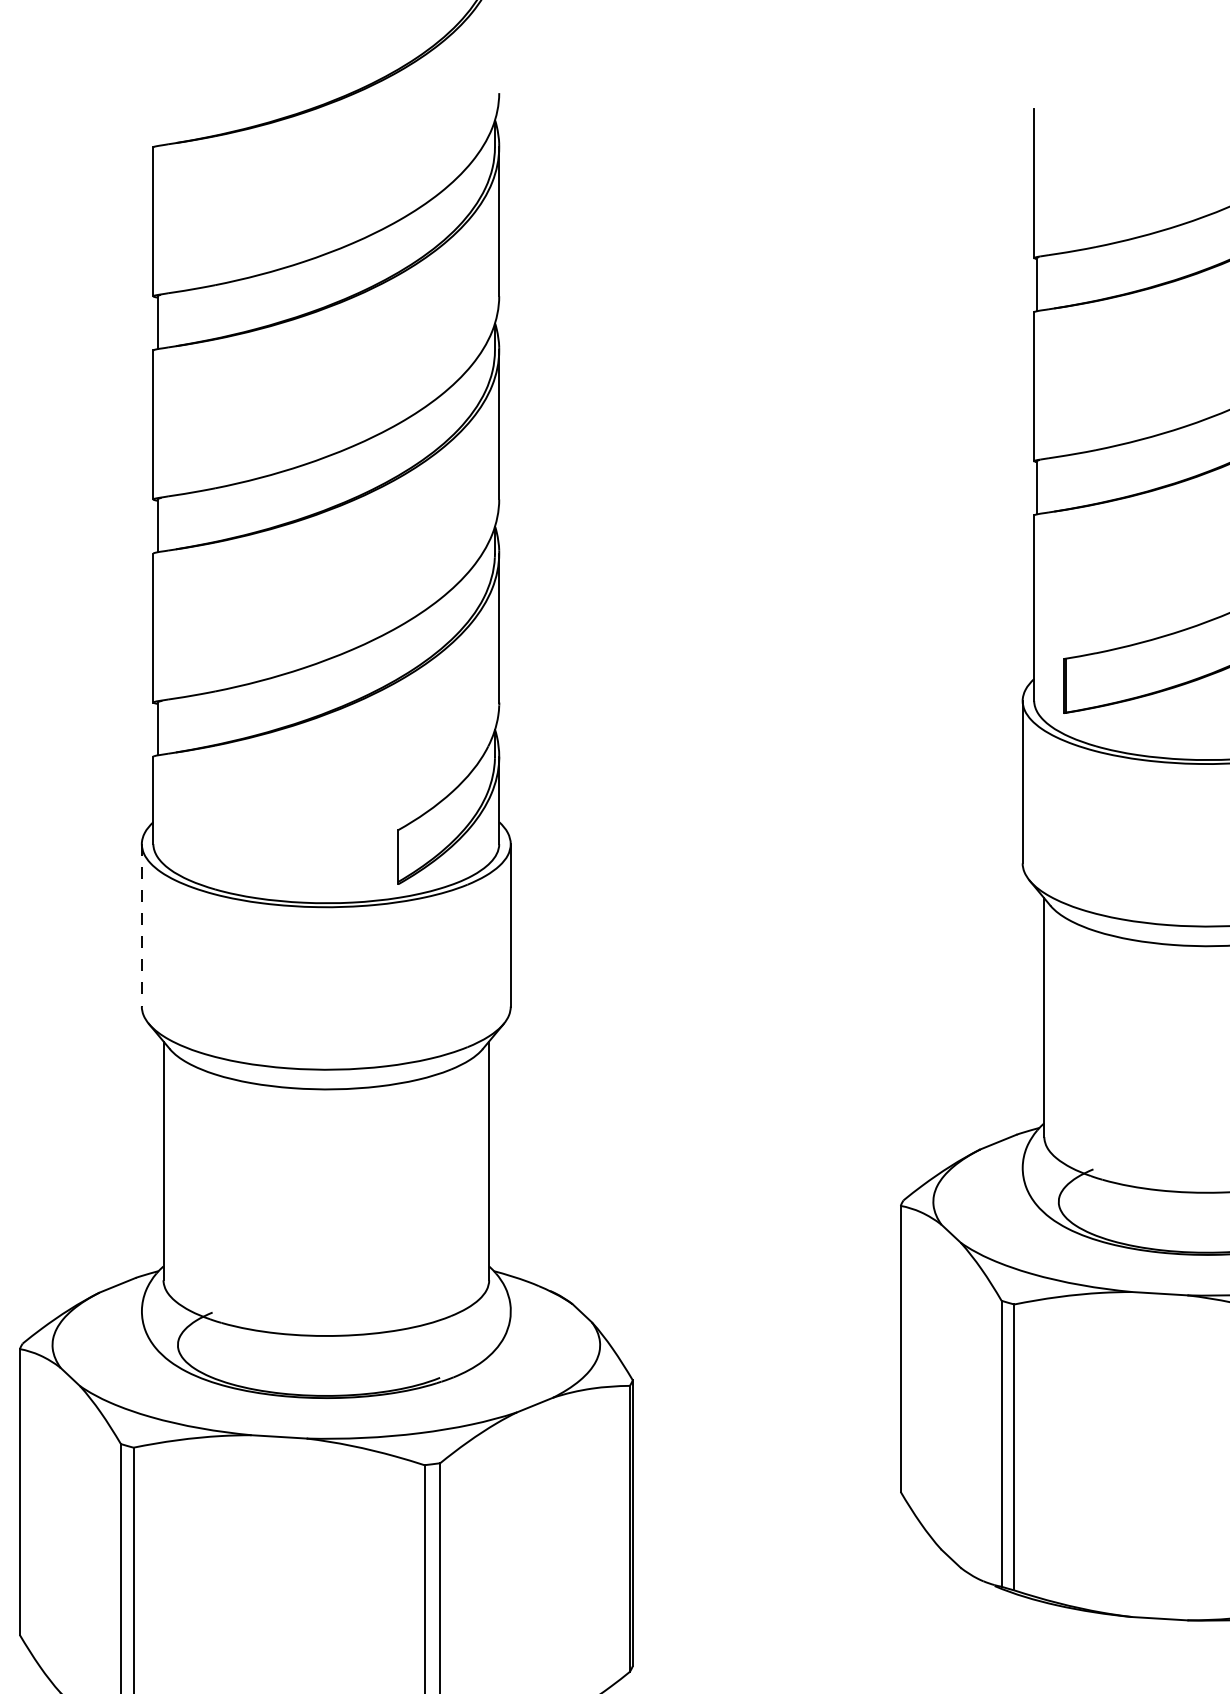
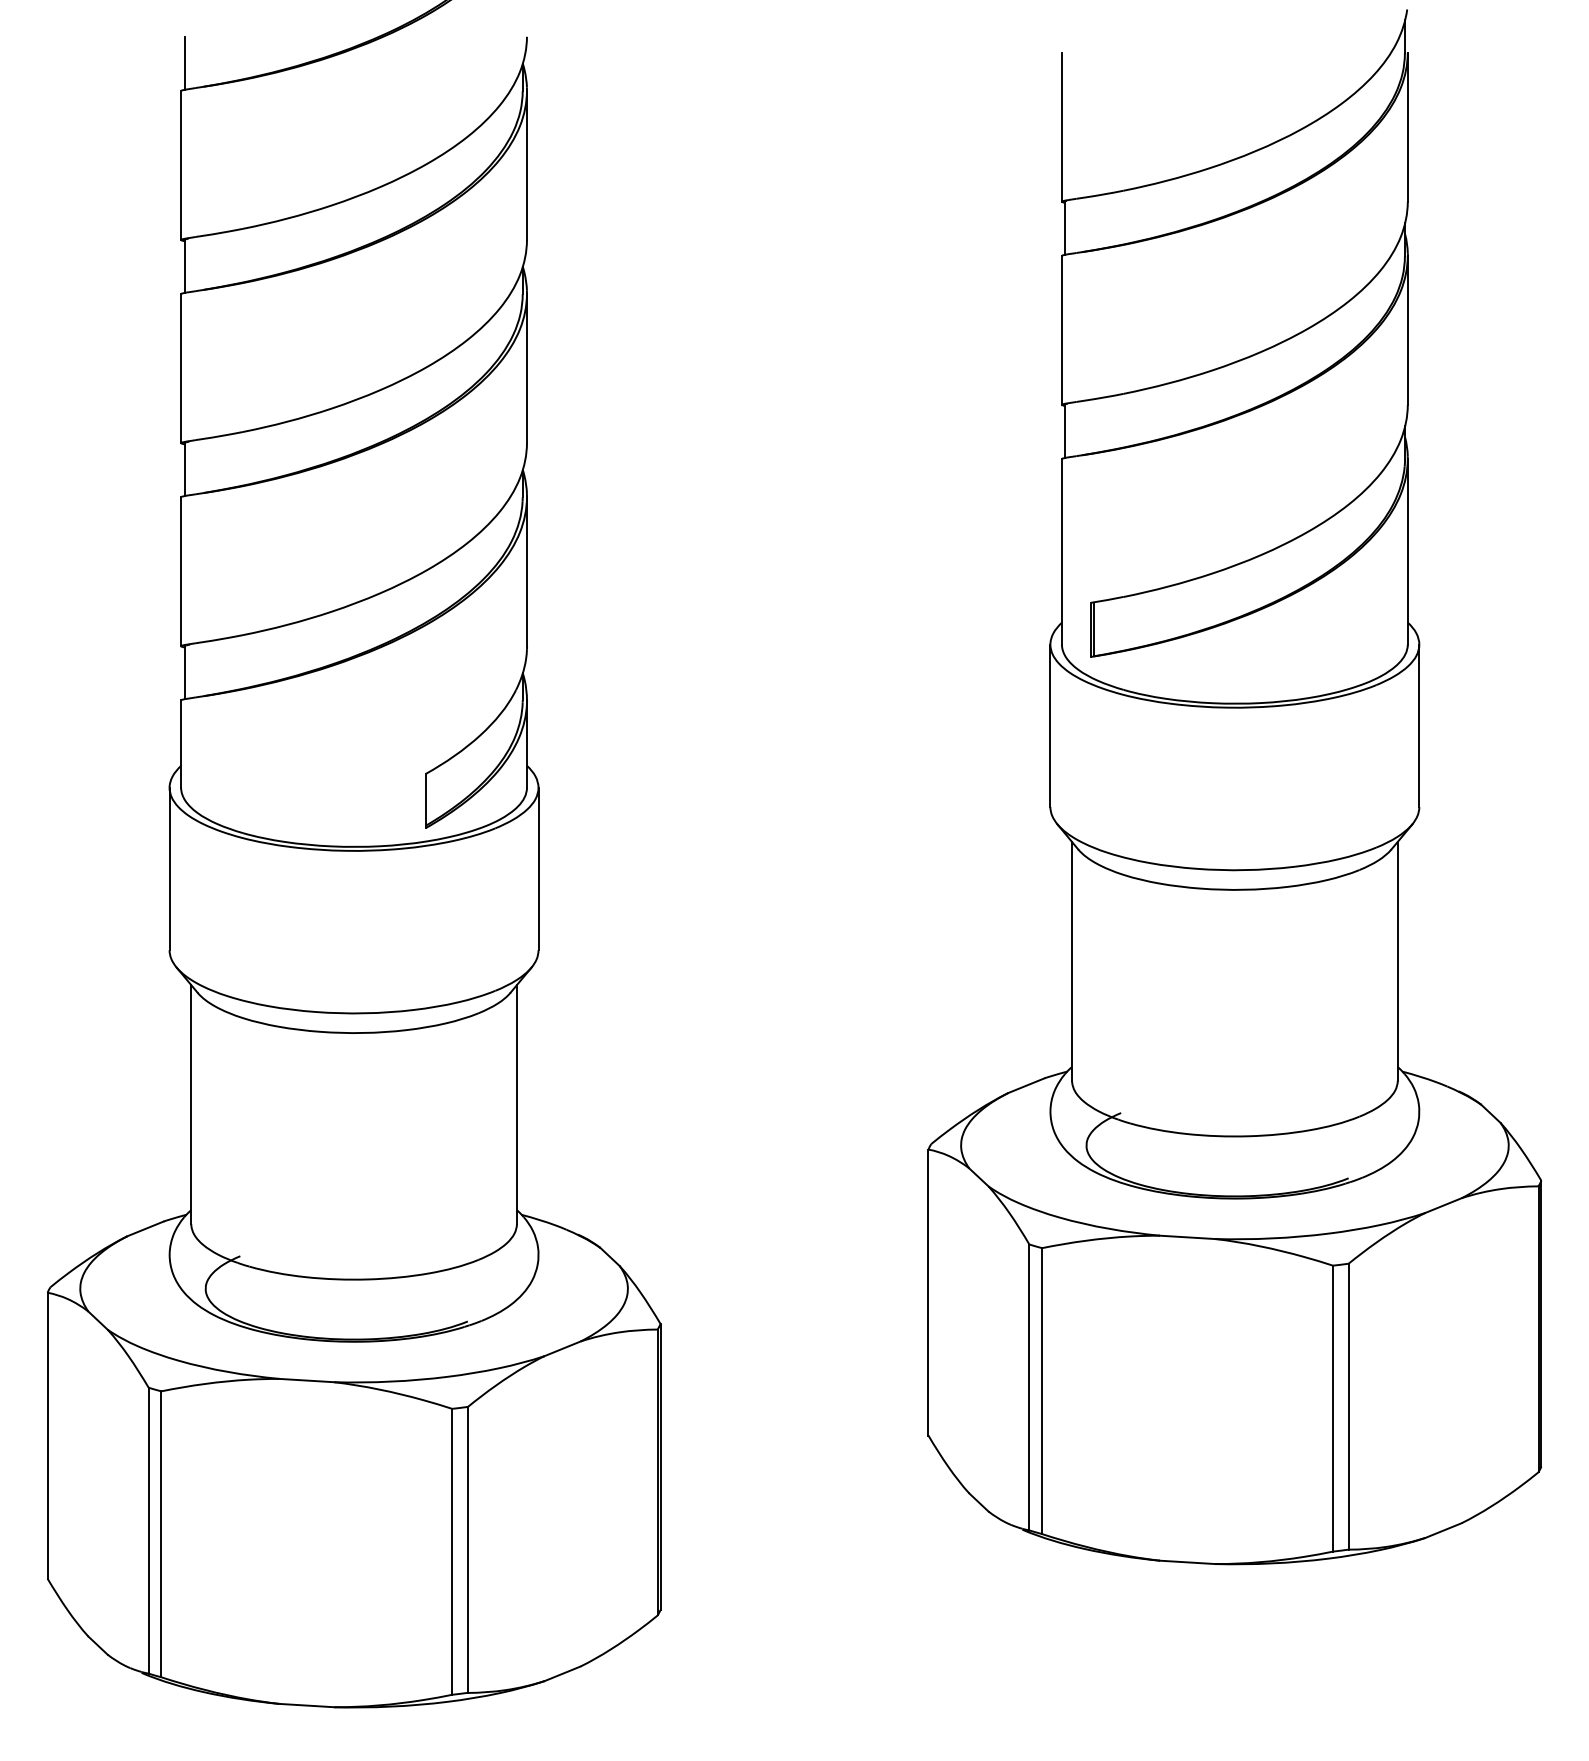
line: (157, 118) -> (185, 62), added
line: (141, 925) -> (169, 869), dashed -> solid

